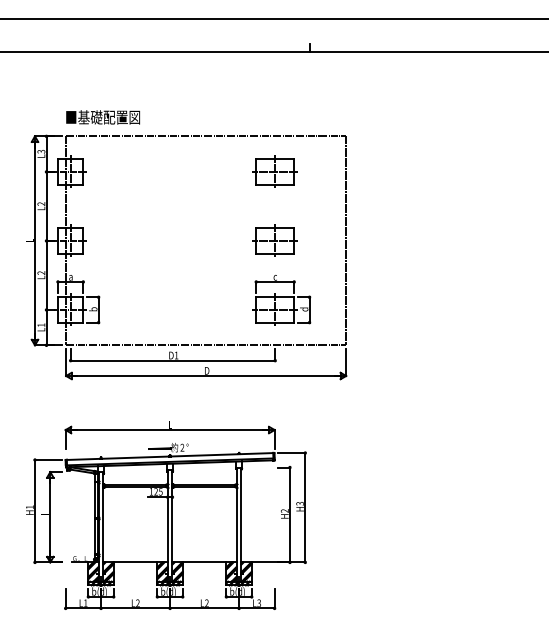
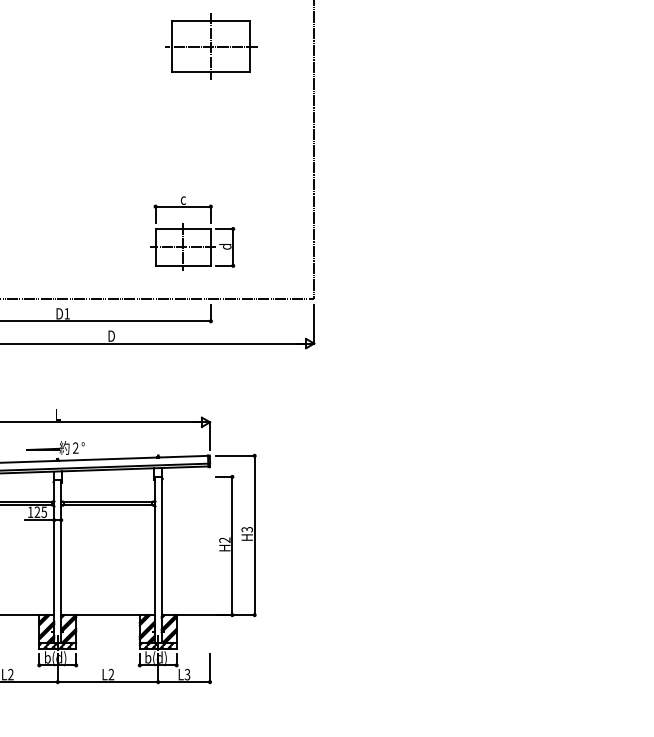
part: (274, 171) -> (209, 45), size x1.4
part: (274, 240) -> (209, 146), removed
part: (281, 300) -> (192, 233), moved

